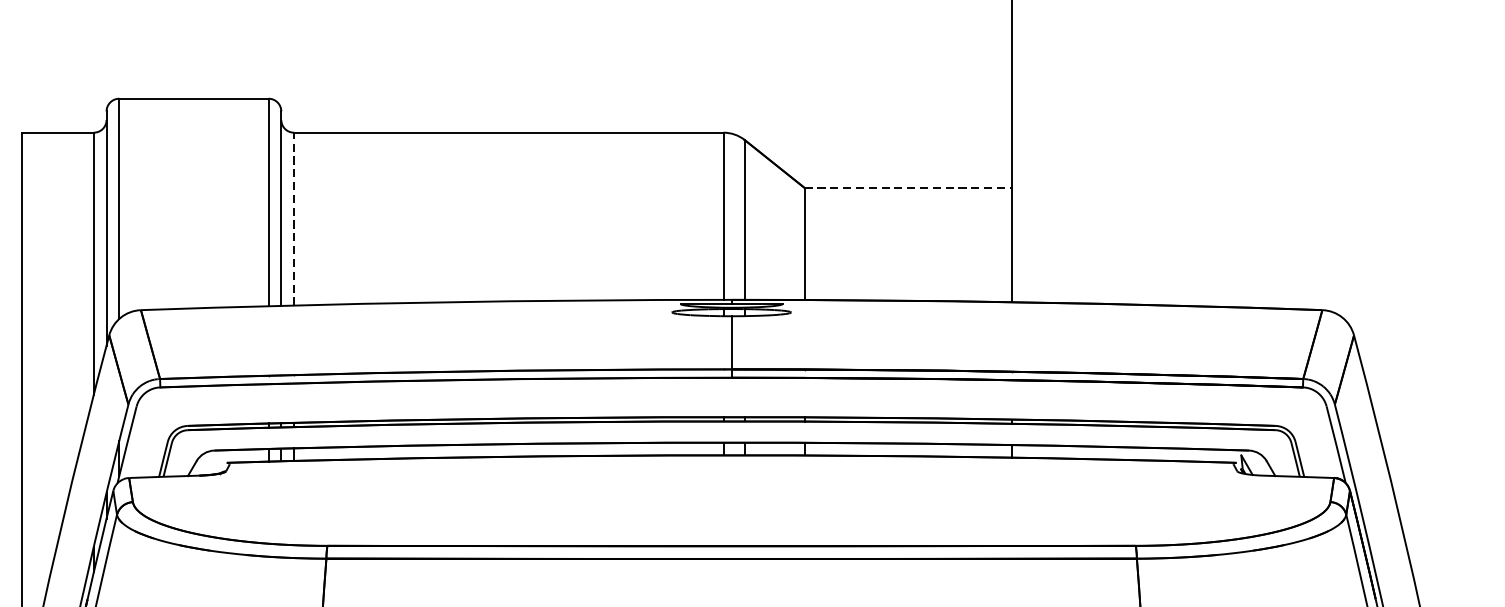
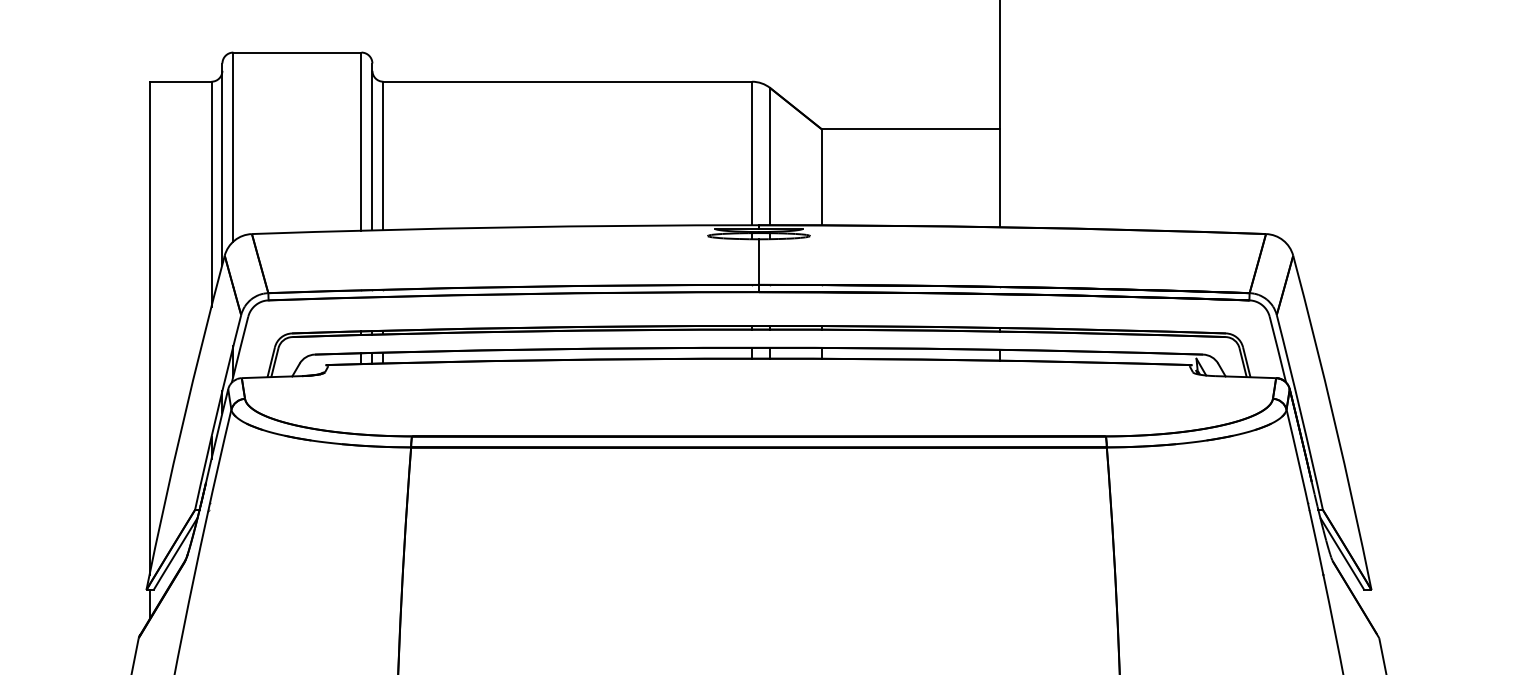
line: (909, 188) -> (911, 129), dashed -> solid
line: (294, 218) -> (383, 155), dashed -> solid

